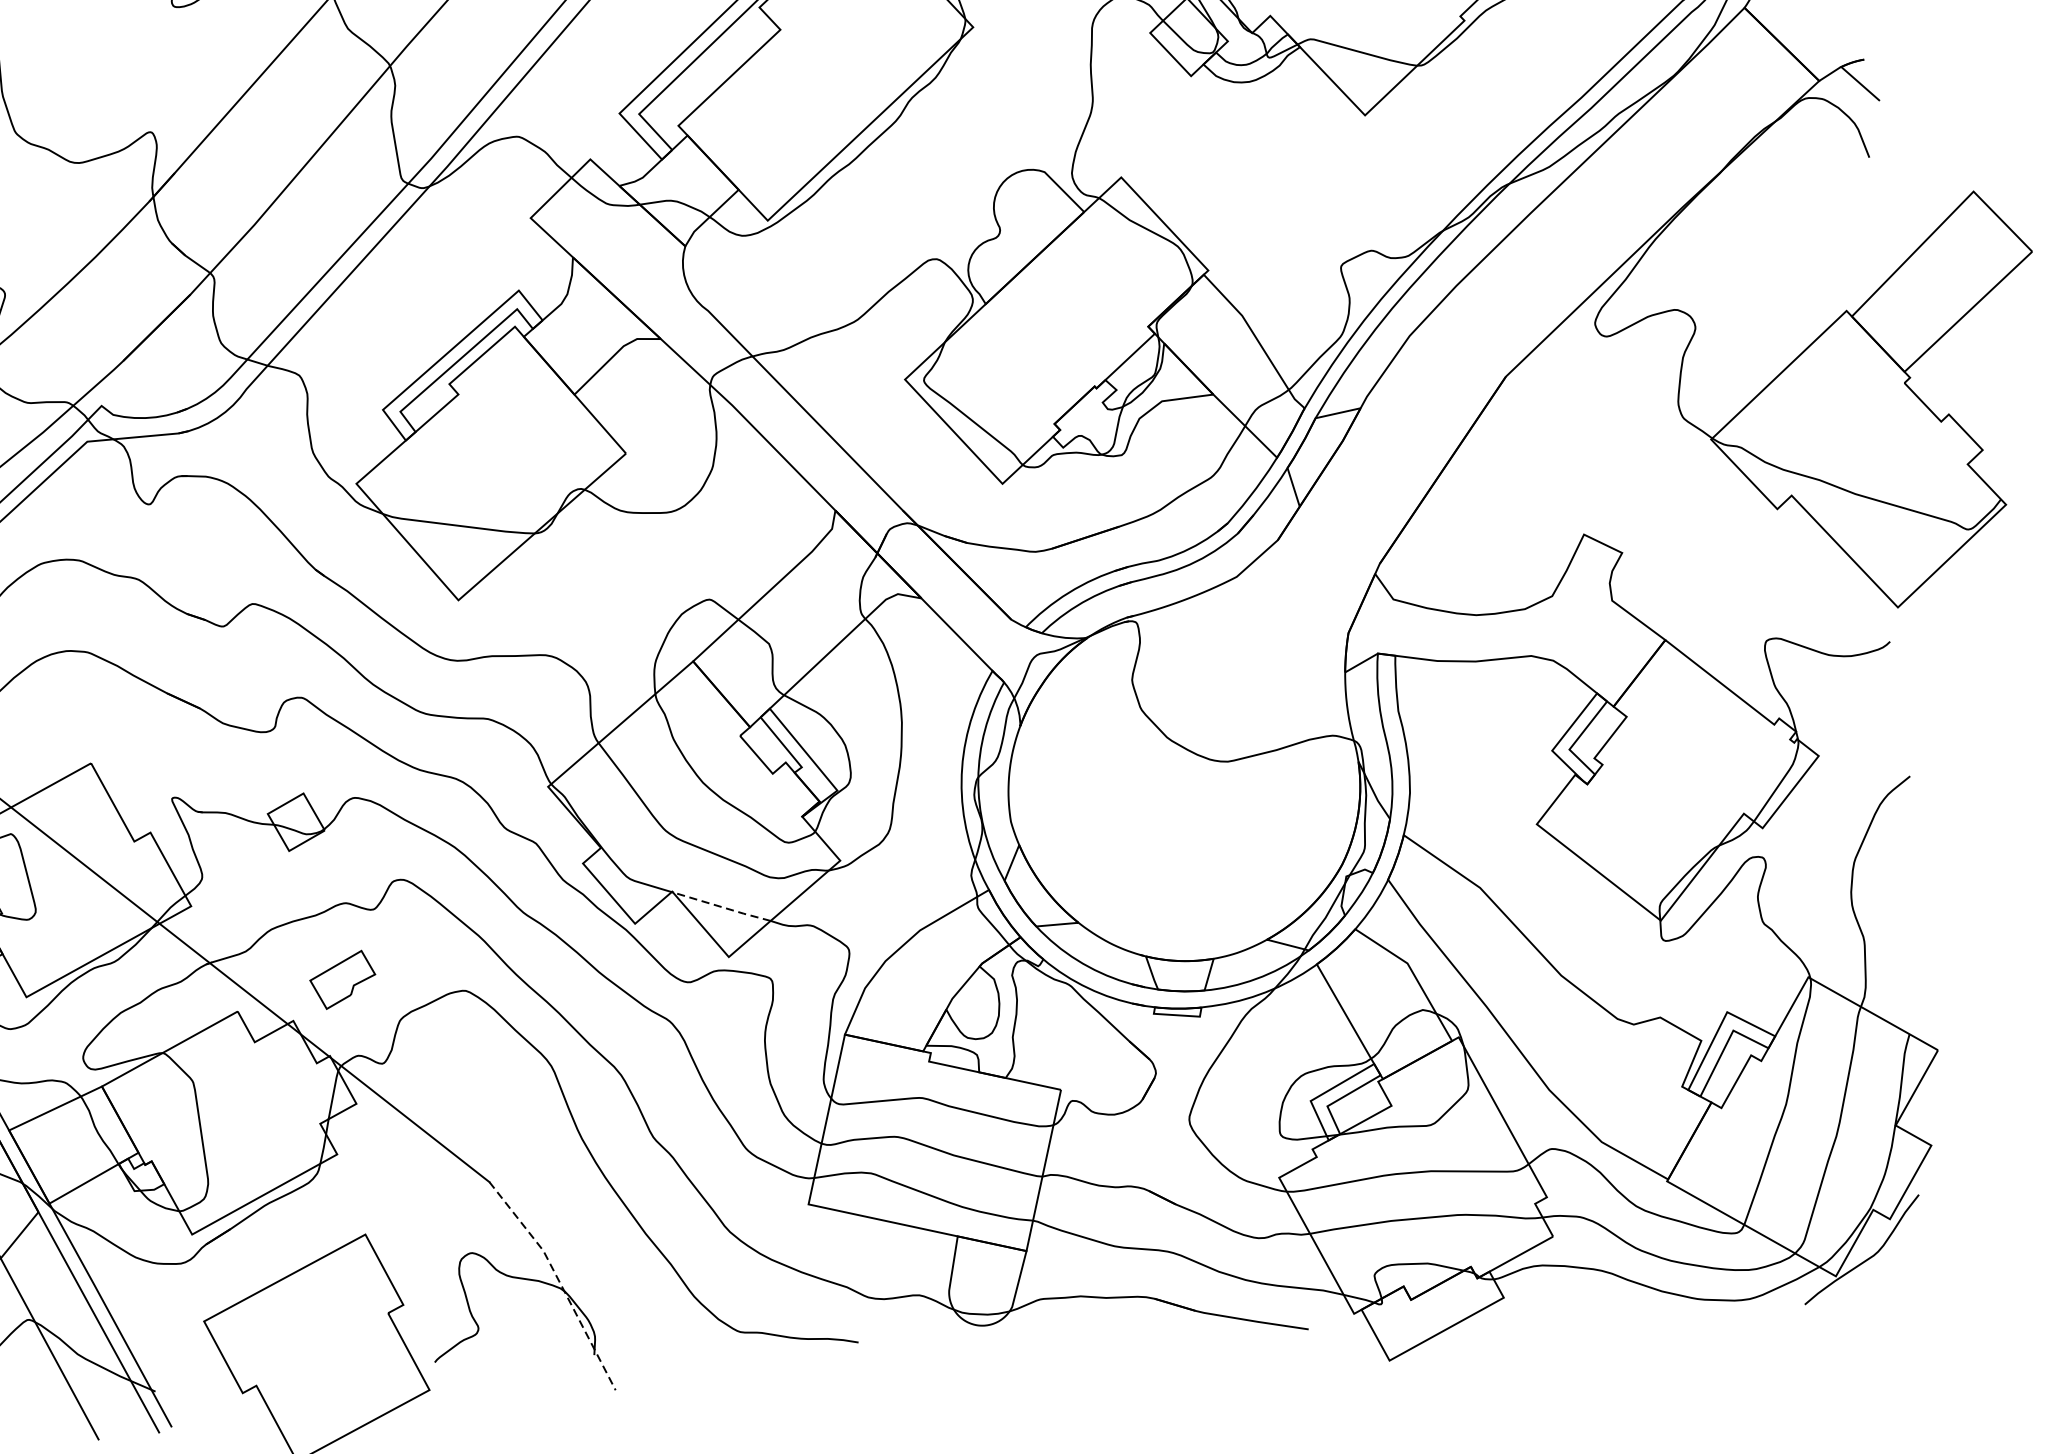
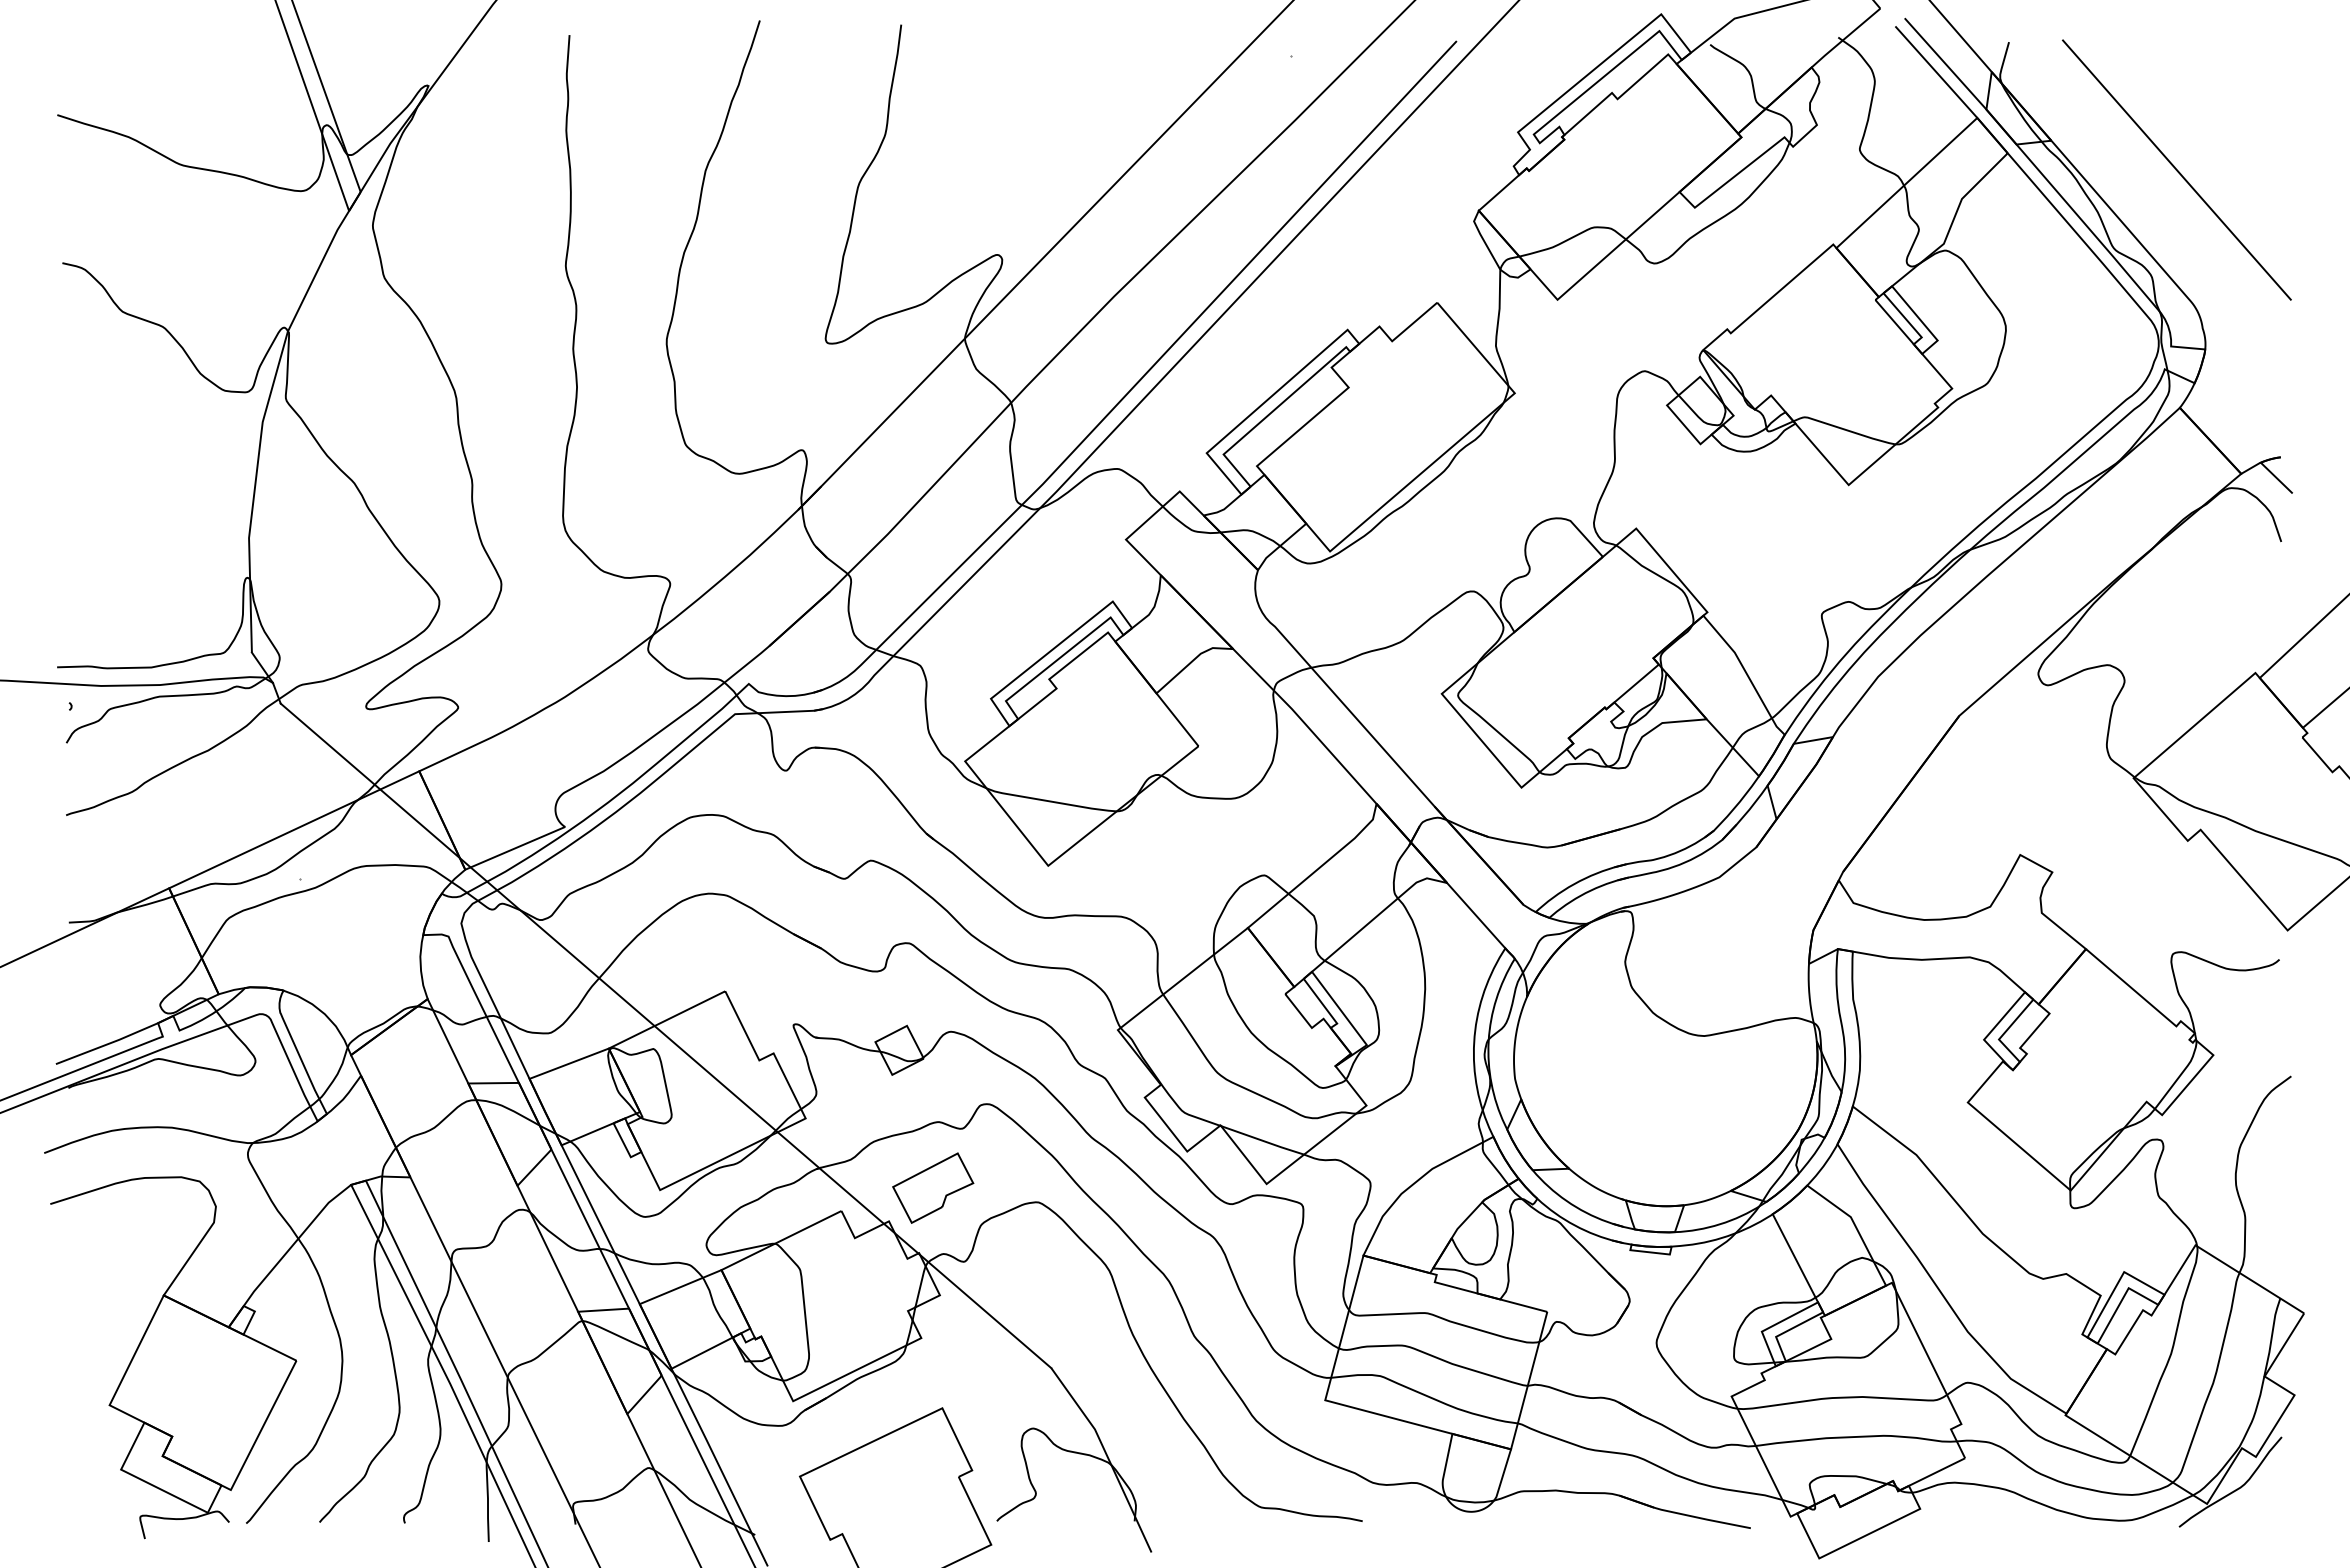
line: (721, 906) -> (1262, 1140), dashed -> solid
part: (343, 979) -> (933, 1187), size x1.43
line: (559, 1281) -> (1107, 1456), dashed -> solid

